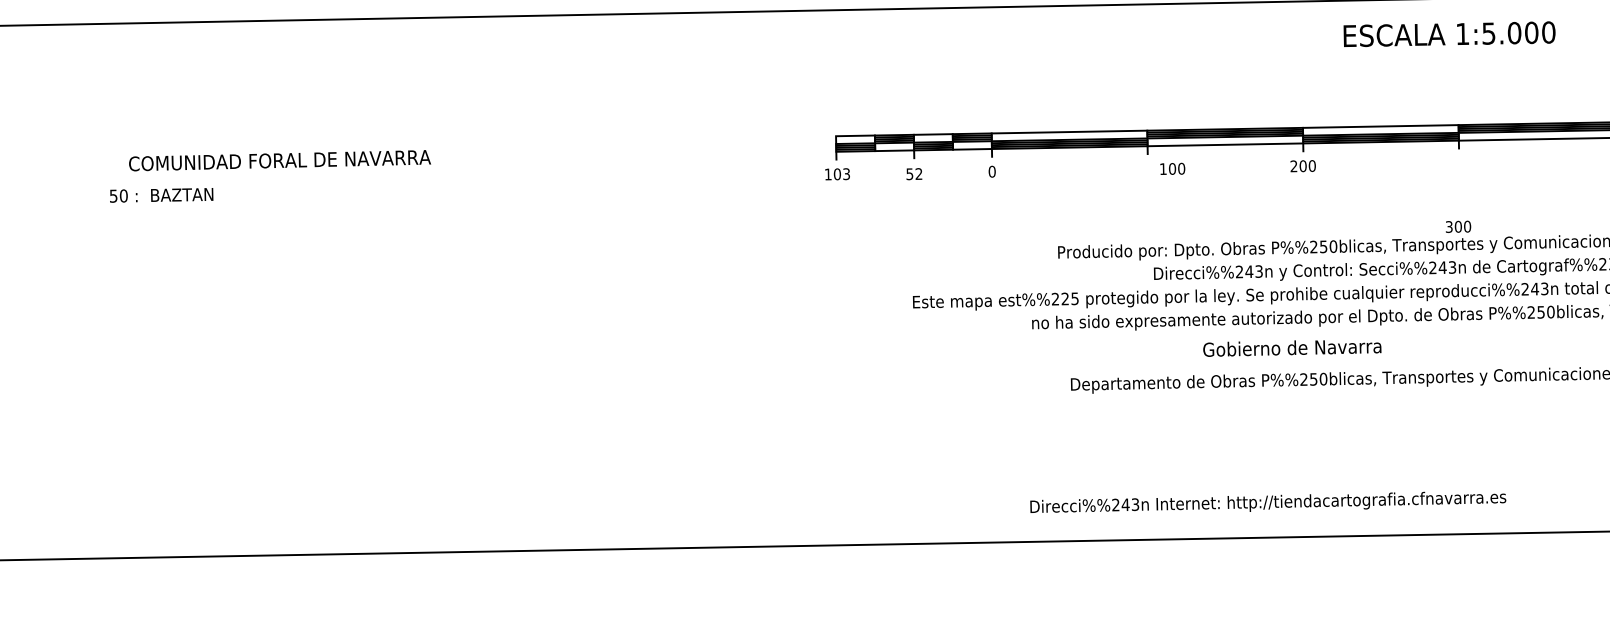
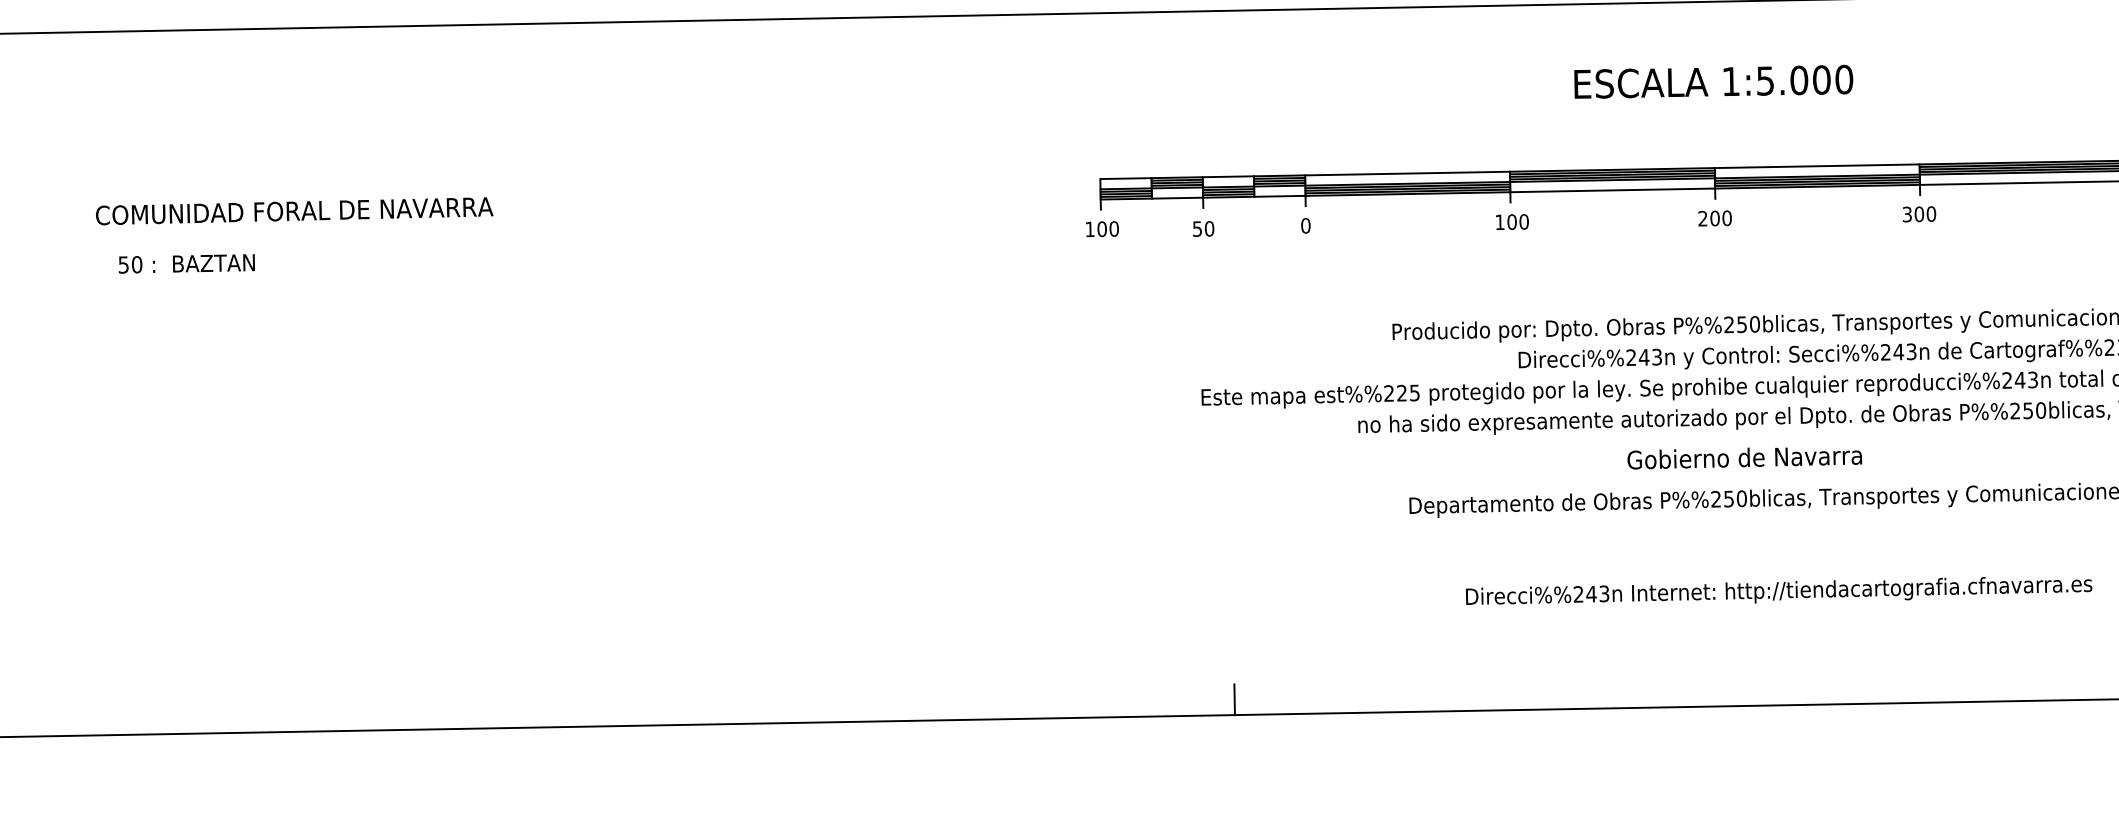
text: (1449, 33) -> (1713, 81), moved
text: (279, 160) -> (294, 211), moved
text: (1172, 168) -> (1512, 221), moved
text: (846, 173) -> (1113, 228), 103 -> 100
text: (918, 173) -> (1209, 228), 52 -> 50
text: (161, 195) -> (186, 263), moved
text: (1458, 226) -> (1919, 214), moved
text: (1292, 348) -> (1744, 458), moved
text: (1268, 502) -> (1779, 590), moved
line: (937, 531) -> (1234, 699), added

